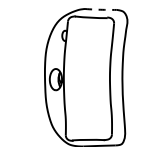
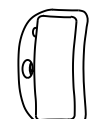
arc: (100, 9) -> (65, 10), dashed -> solid

